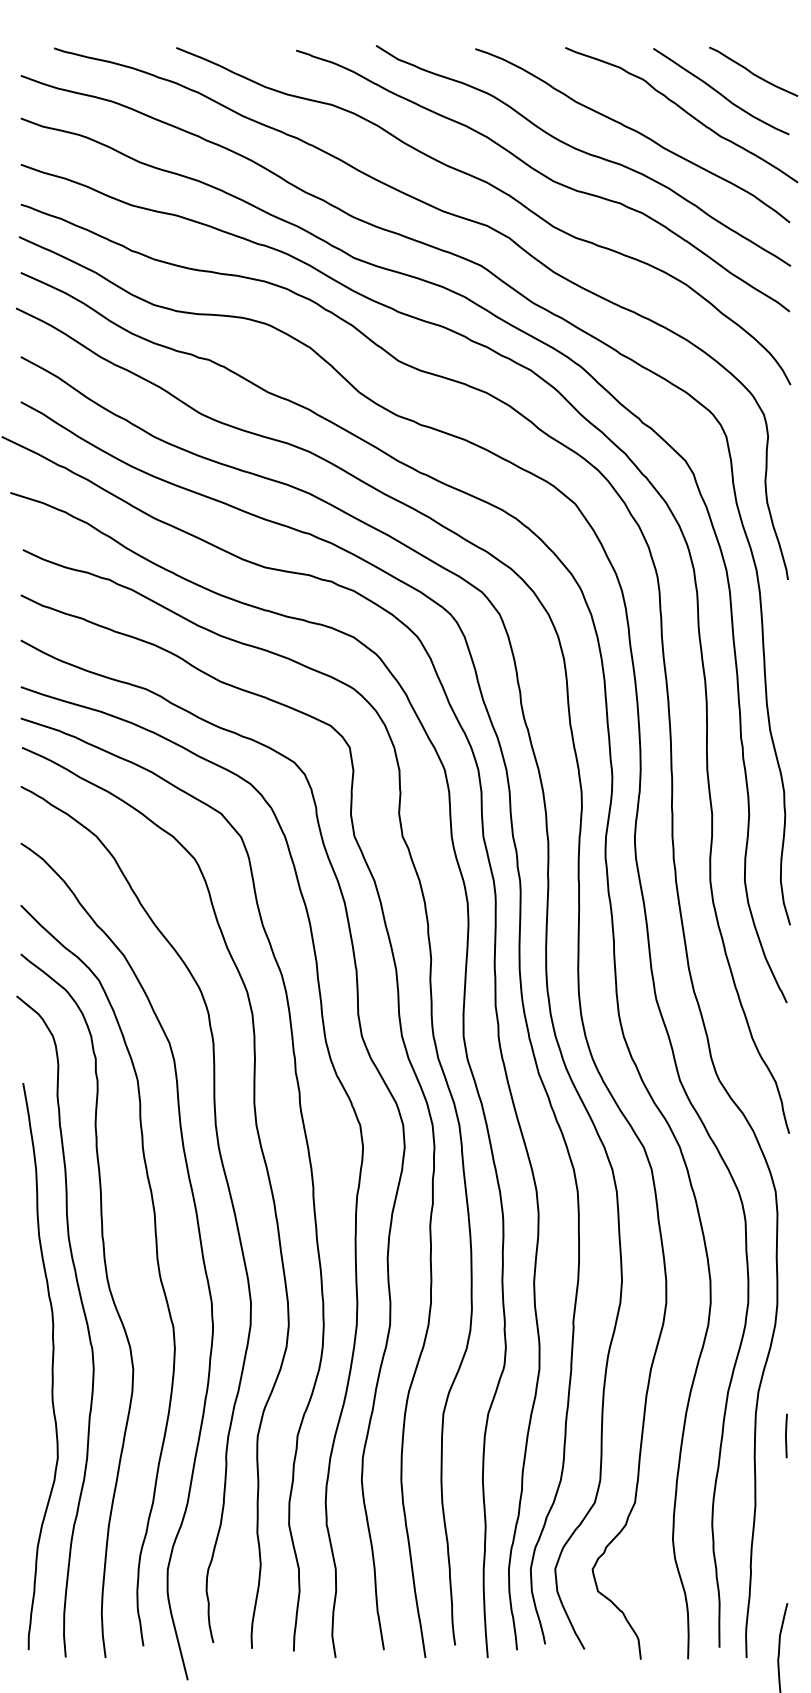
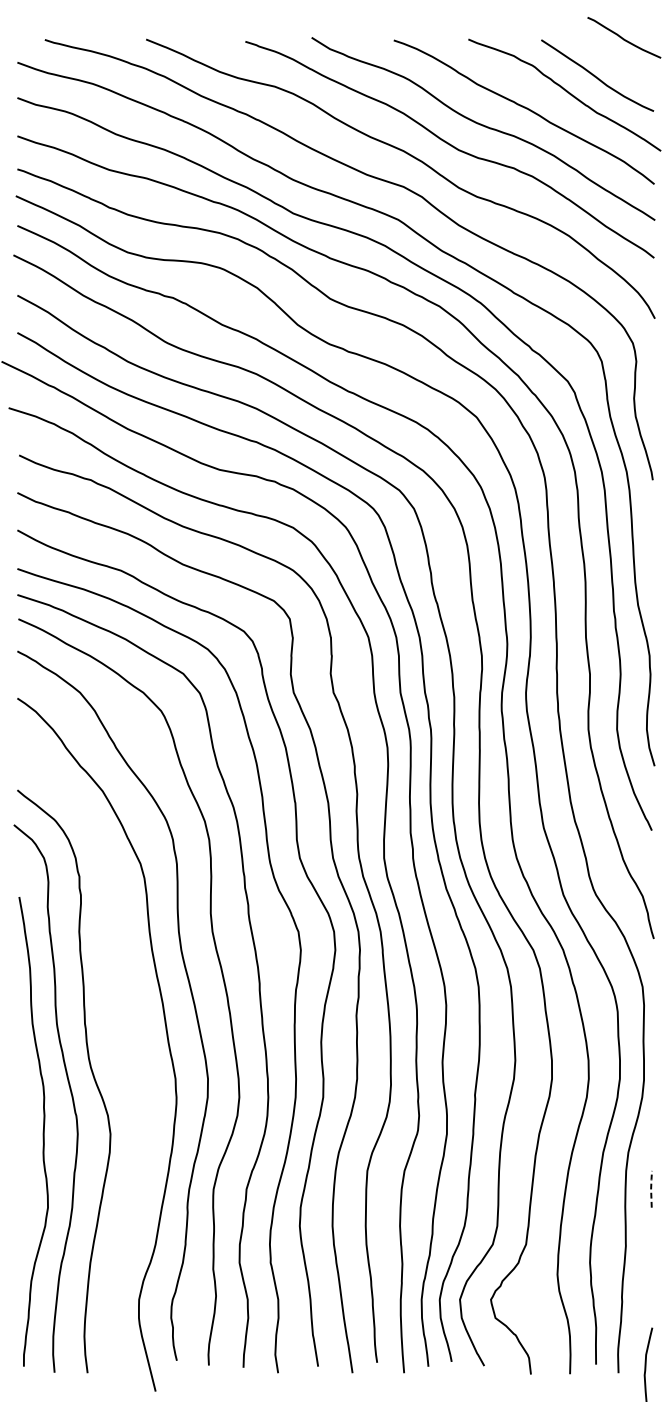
curve: (752, 72) -> (623, 38), moved
curve: (157, 1267) -> (130, 1049), removed
line: (785, 1436) -> (650, 1189), solid -> dashed

